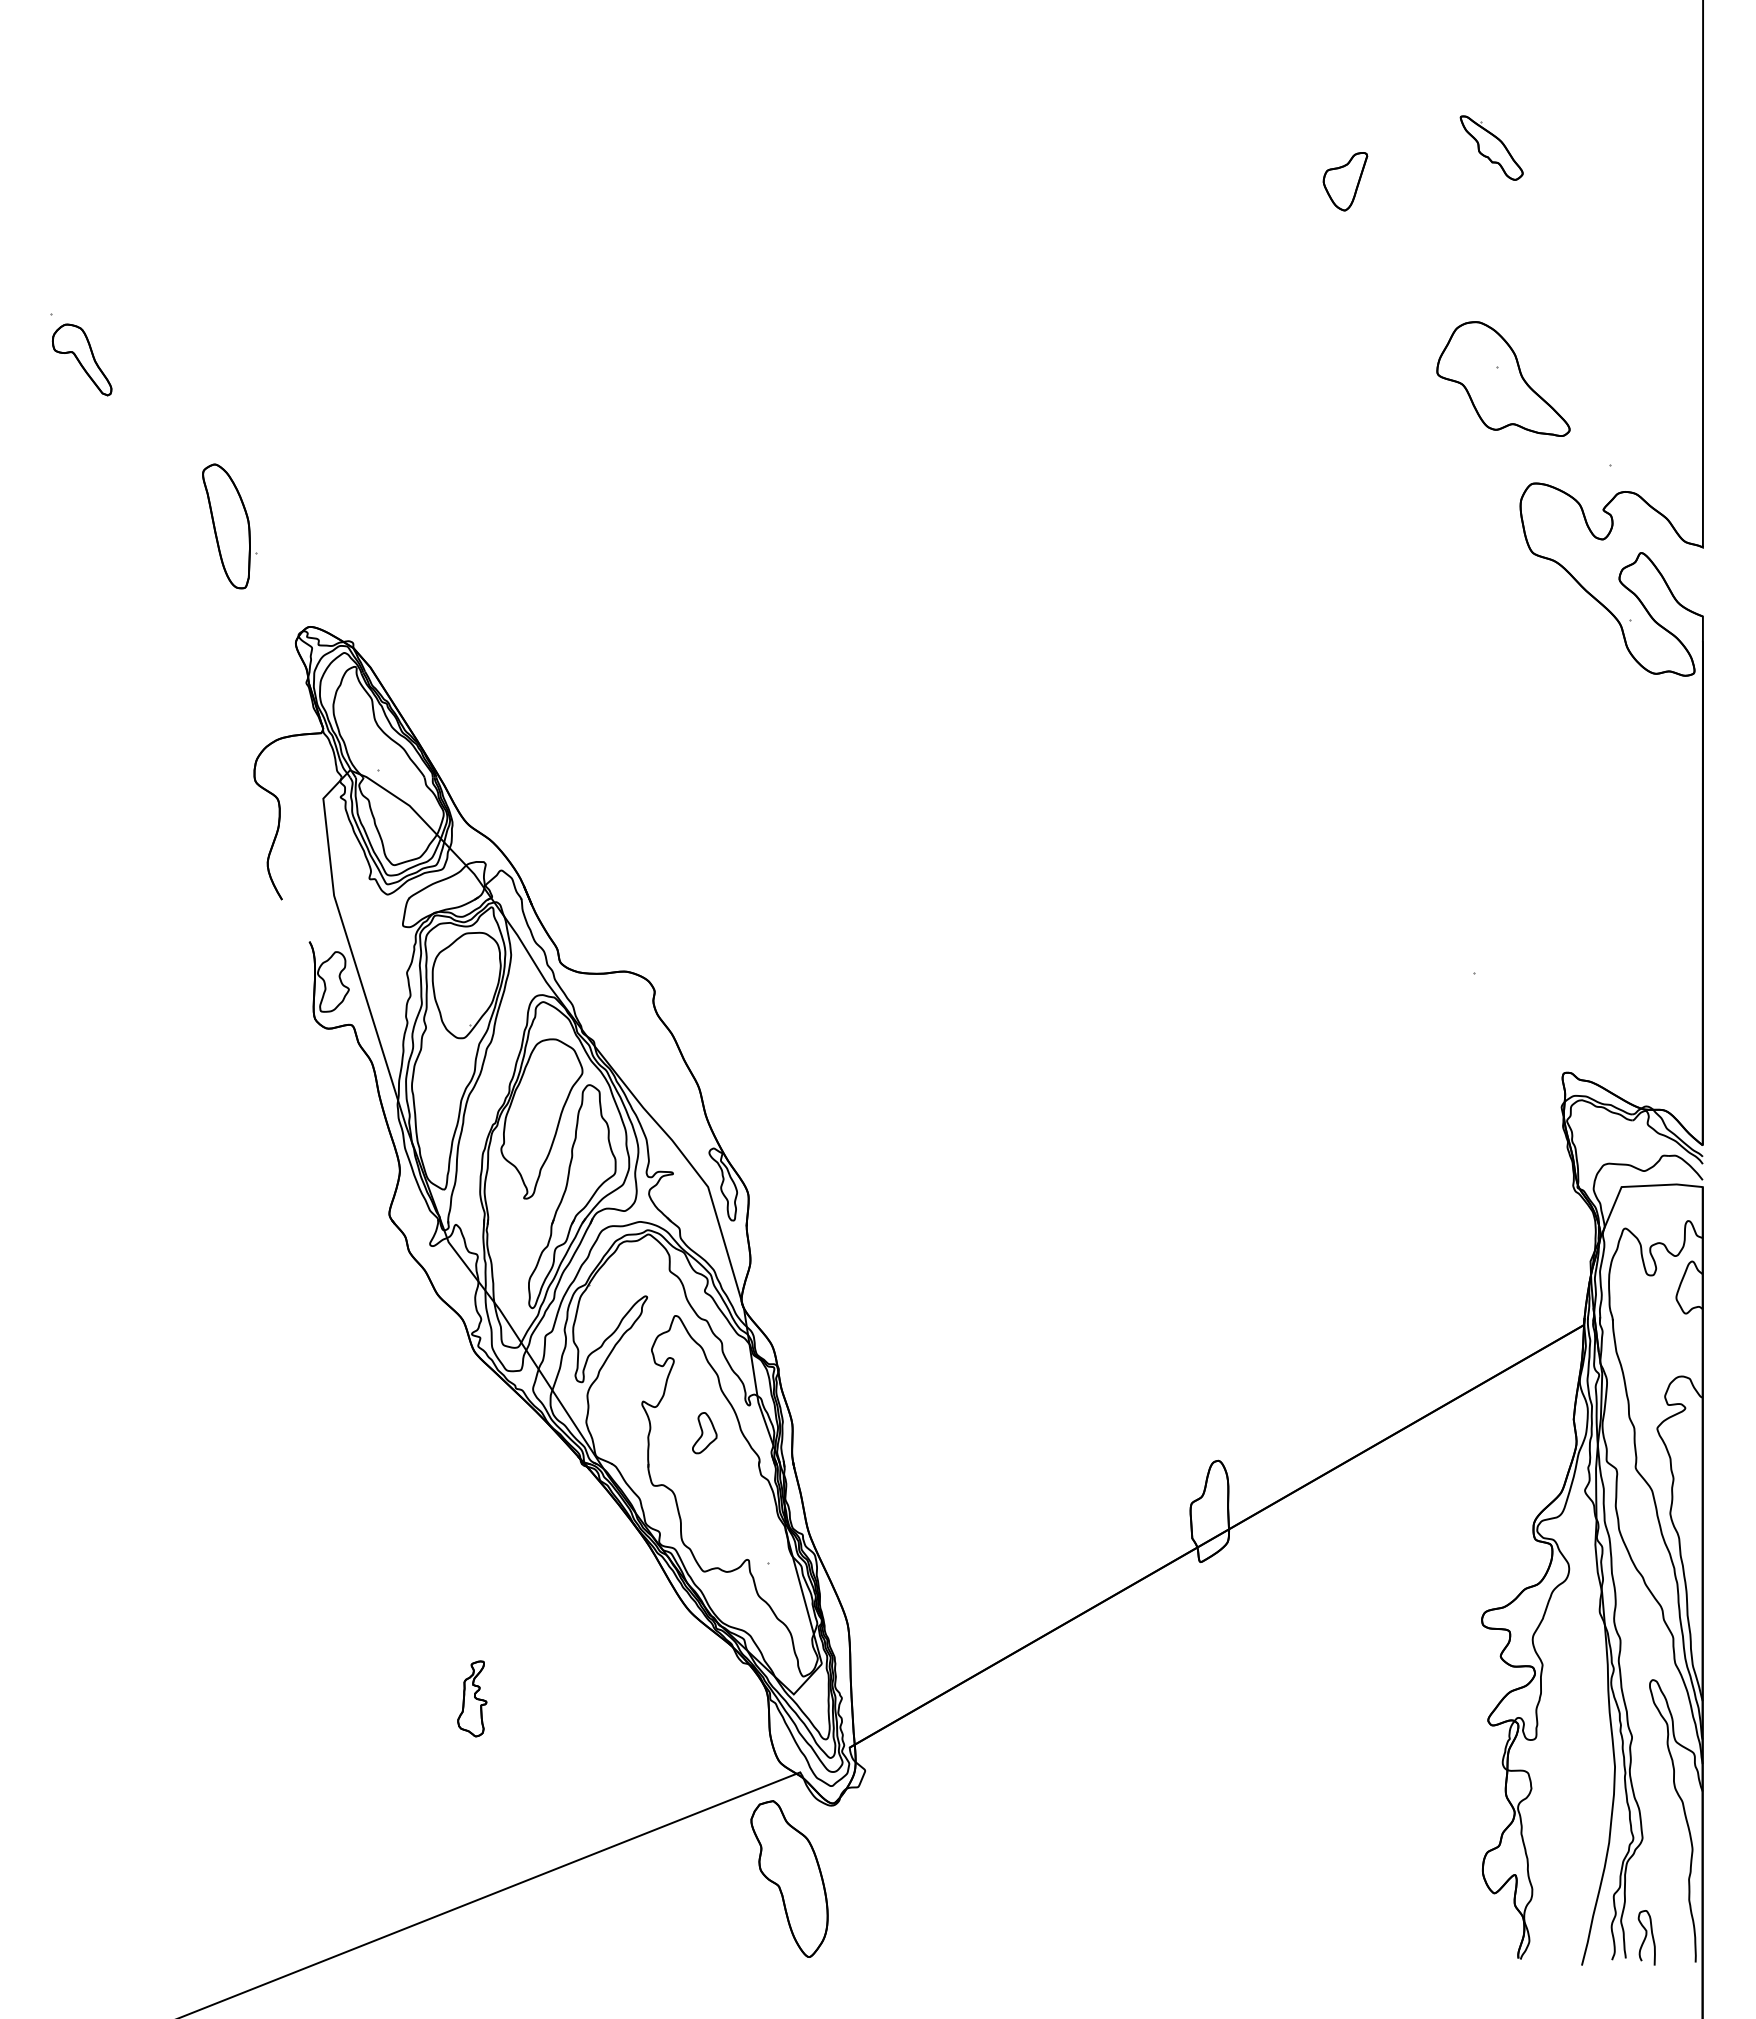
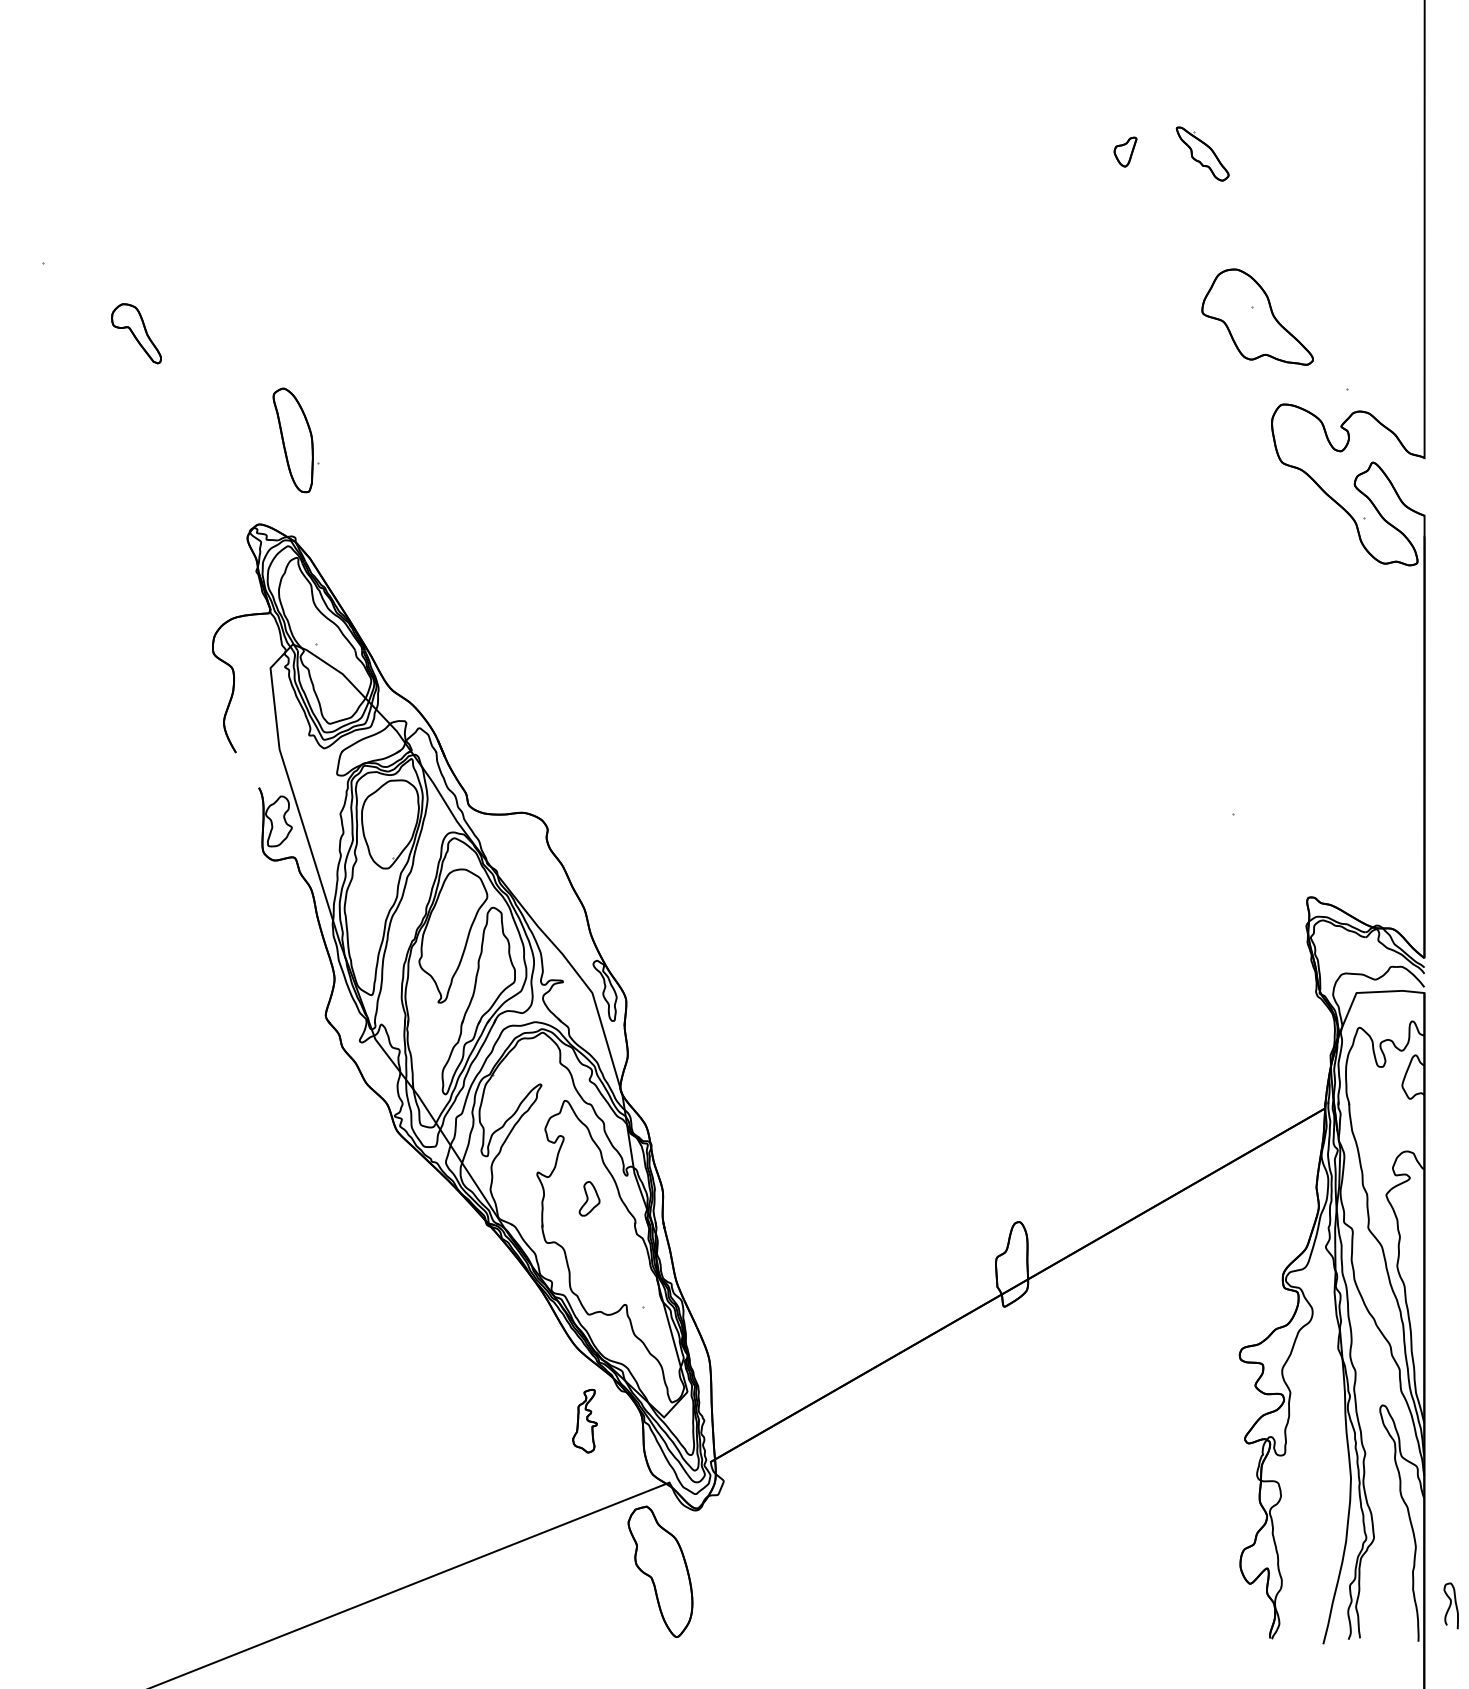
part: (1491, 147) -> (1202, 153), moved
part: (1345, 181) -> (1125, 151), size x0.6
part: (82, 359) -> (136, 333), moved
part: (229, 526) -> (295, 440), moved
part: (472, 1698) -> (585, 1420), moved
curve: (1646, 1937) -> (1450, 1605), moved

